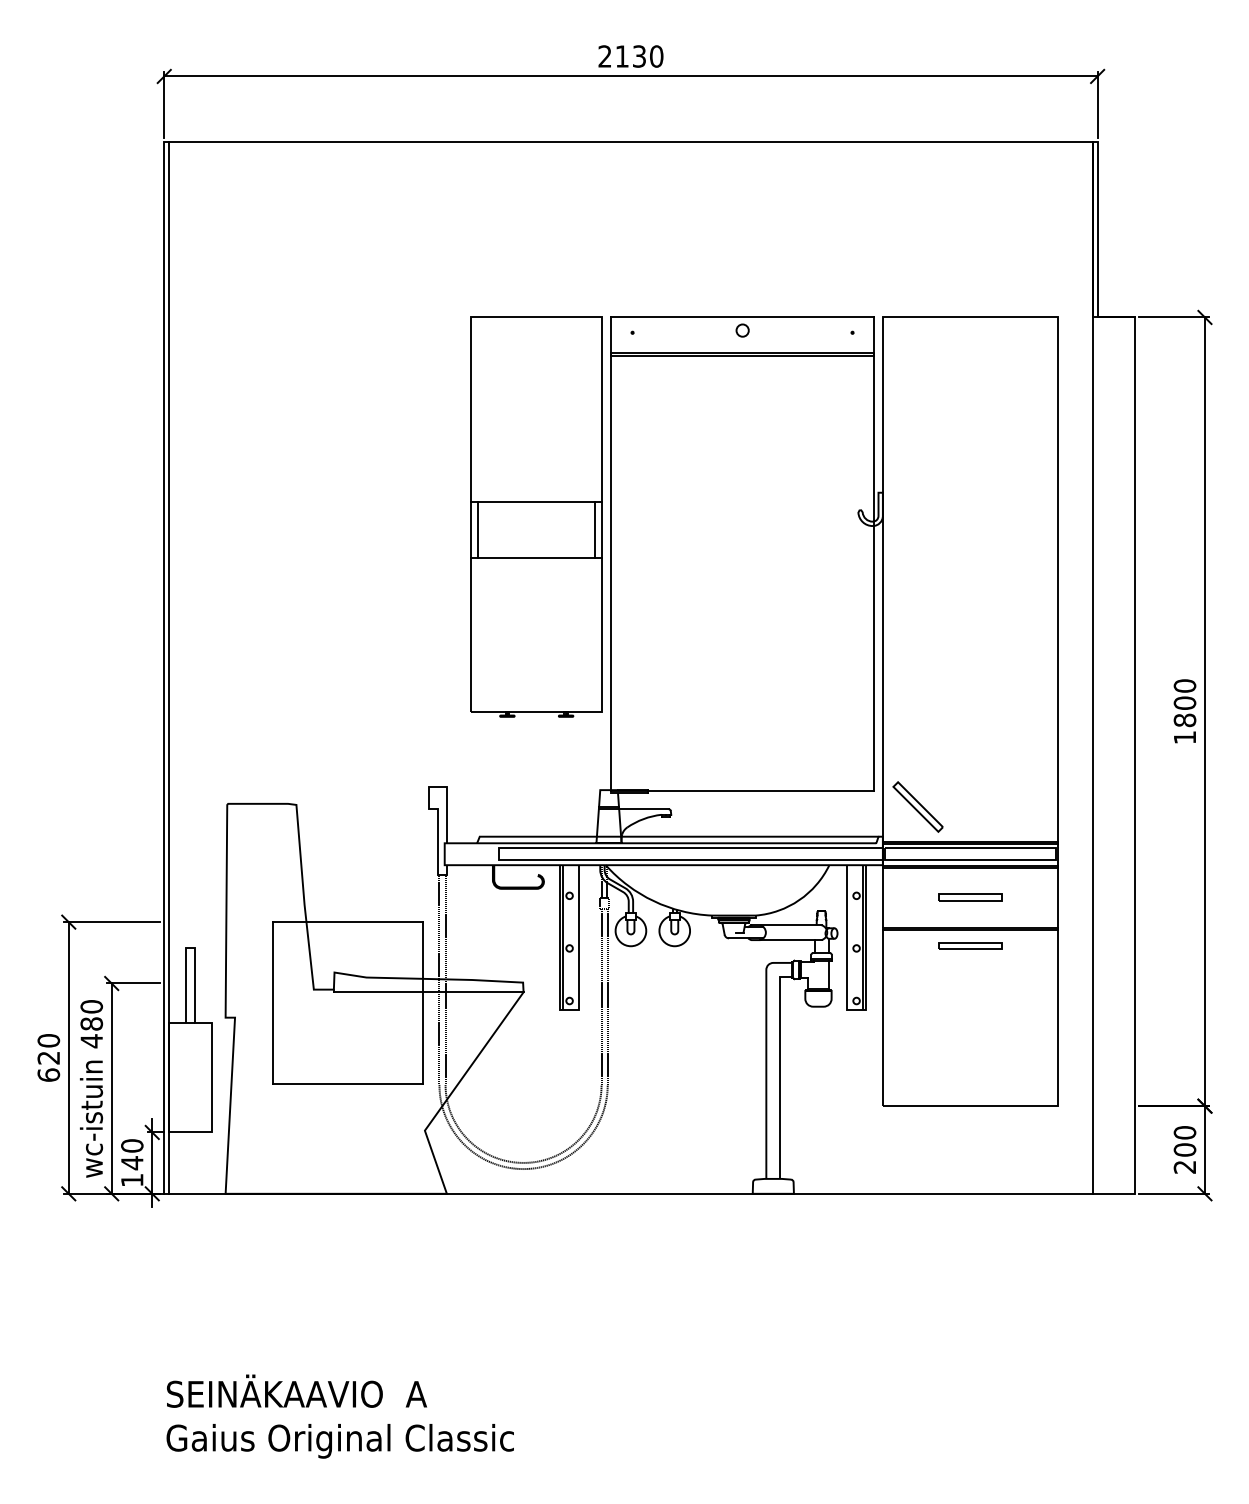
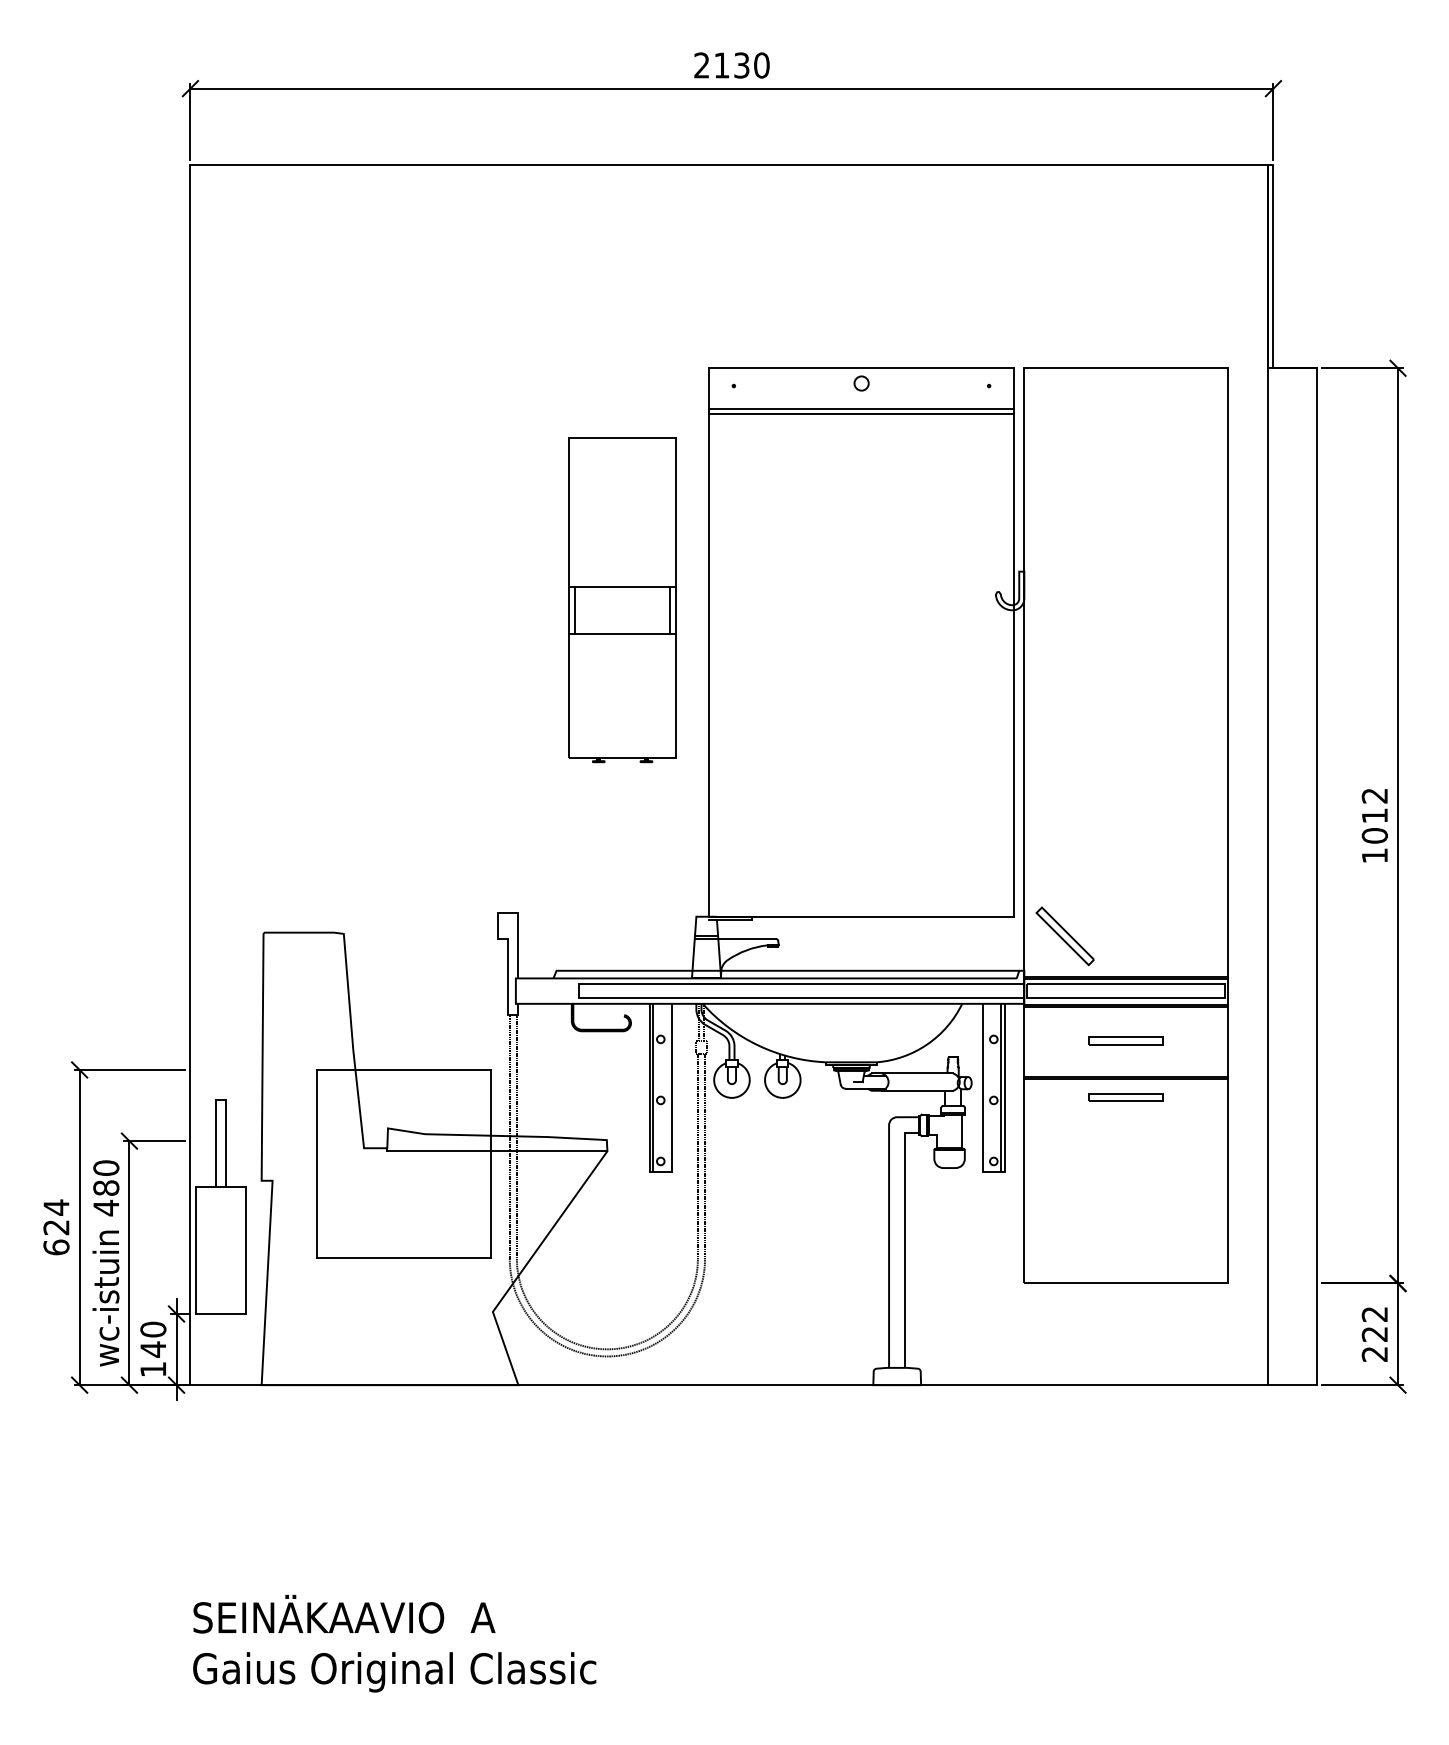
part: (536, 516) -> (622, 599), size x0.7
line: (168, 667) -> (195, 774), removed
text: (1184, 702) -> (1374, 815), 1800 -> 1012
text: (48, 1040) -> (56, 1207), 620 -> 624
text: (1184, 1141) -> (1374, 1324), 200 -> 222

